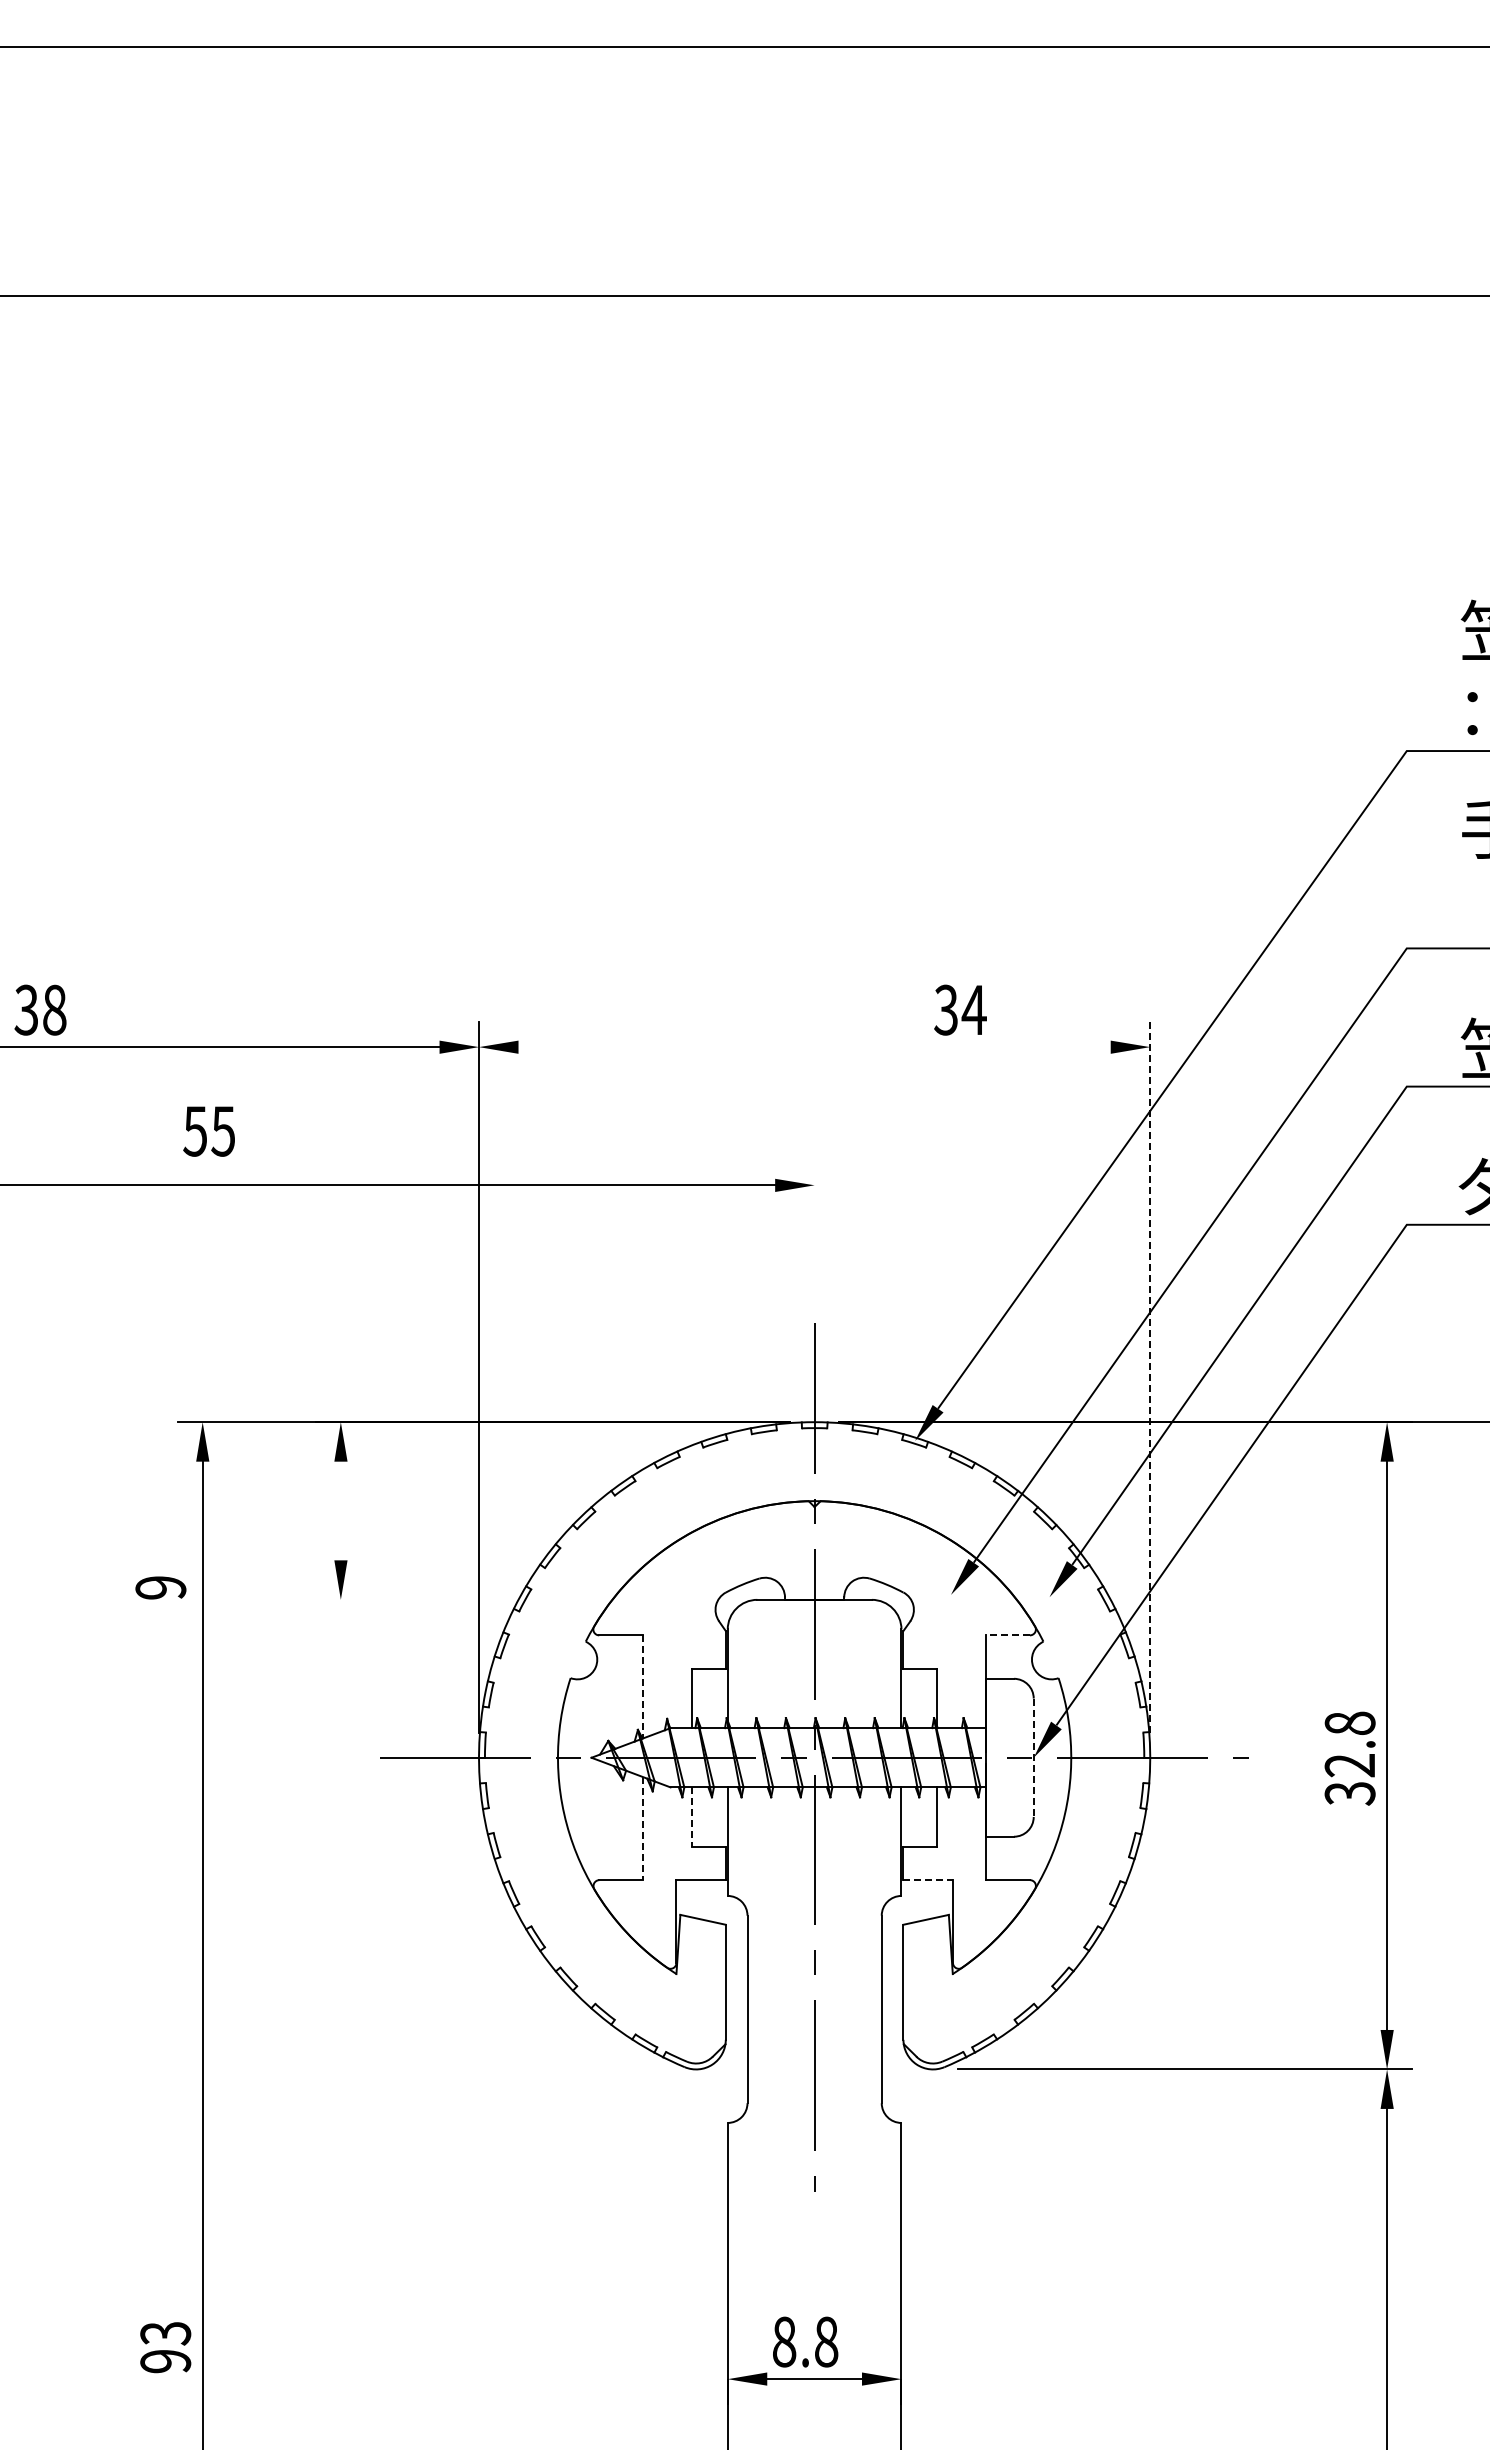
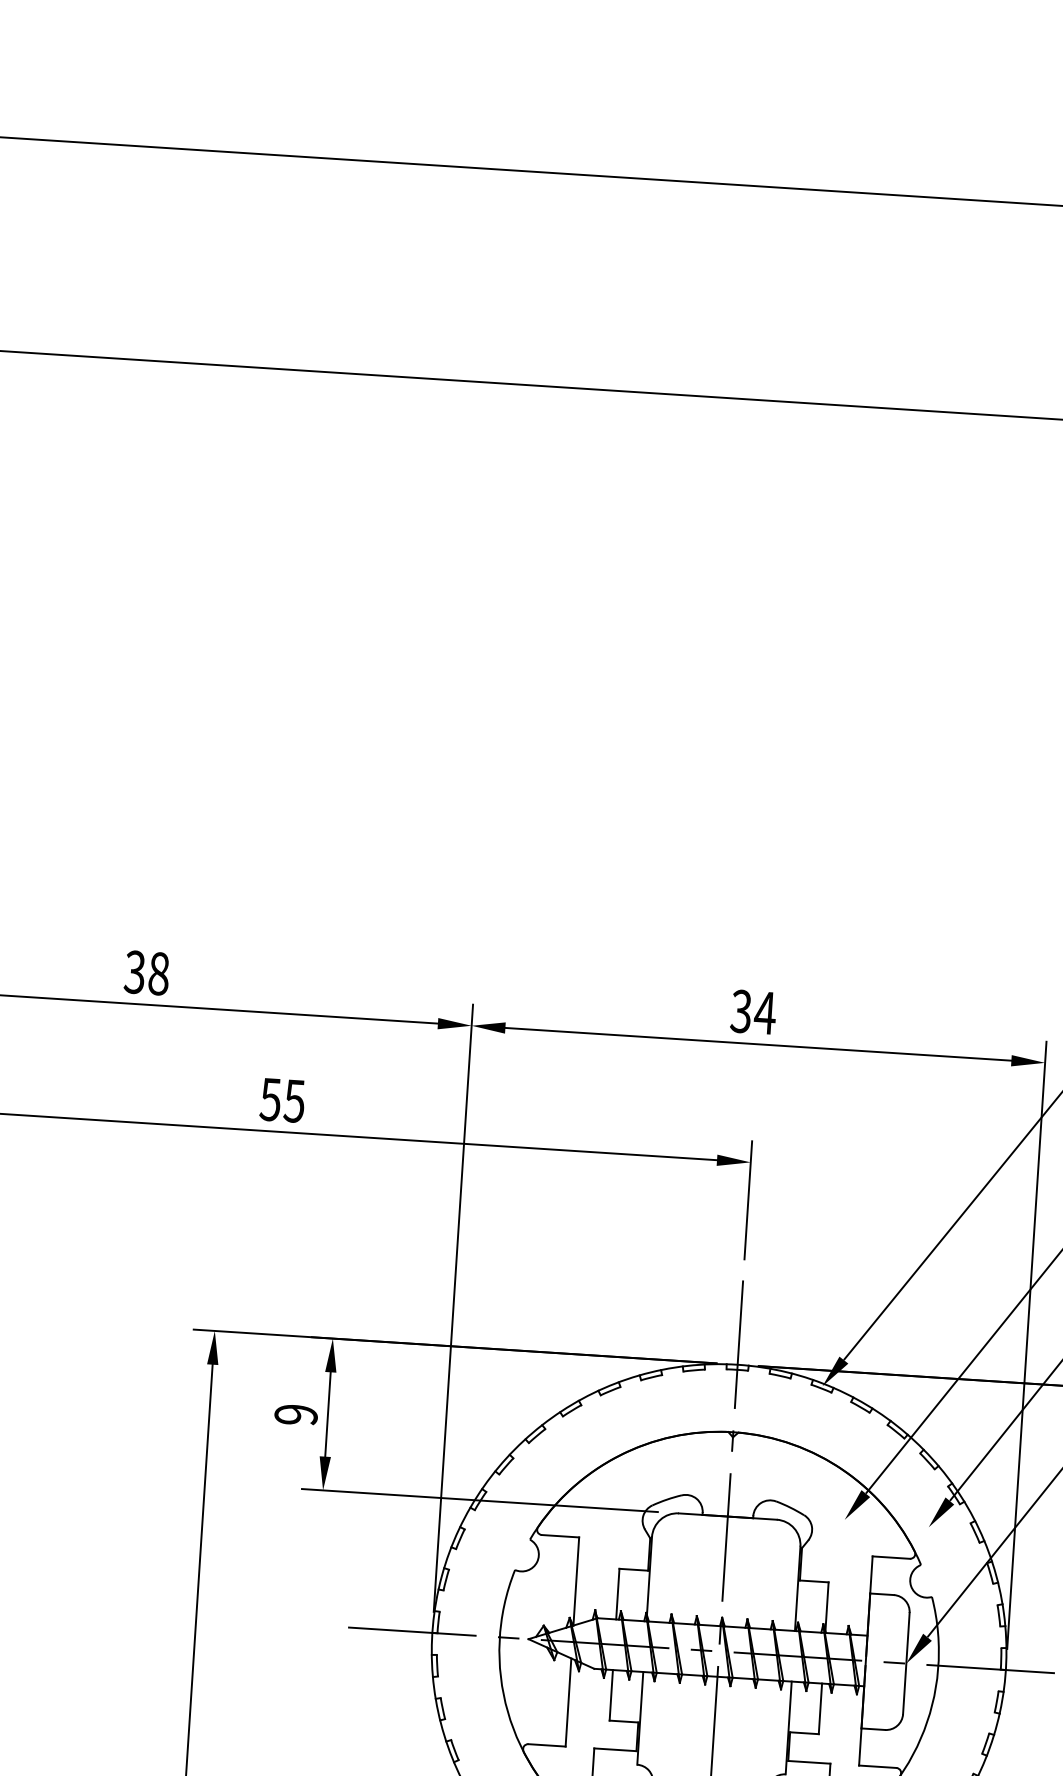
text: (40, 1009) -> (146, 972), moved
text: (960, 1009) -> (753, 1011), moved
line: (814, 1047) -> (758, 1044), added
text: (208, 1131) -> (281, 1100), moved
line: (814, 1229) -> (748, 1200), added
line: (1150, 1377) -> (1027, 1345), dashed -> solid
line: (340, 1510) -> (327, 1414), added
text: (160, 1587) -> (295, 1414), moved
line: (524, 1599) -> (479, 1500), added
line: (1008, 1635) -> (891, 1557), dashed -> solid
line: (642, 1687) -> (575, 1581), dashed -> solid
line: (1033, 1758) -> (906, 1664), dashed -> solid
line: (692, 1816) -> (611, 1694), dashed -> solid
line: (642, 1828) -> (568, 1702), dashed -> solid
line: (928, 1880) -> (809, 1762), dashed -> solid

